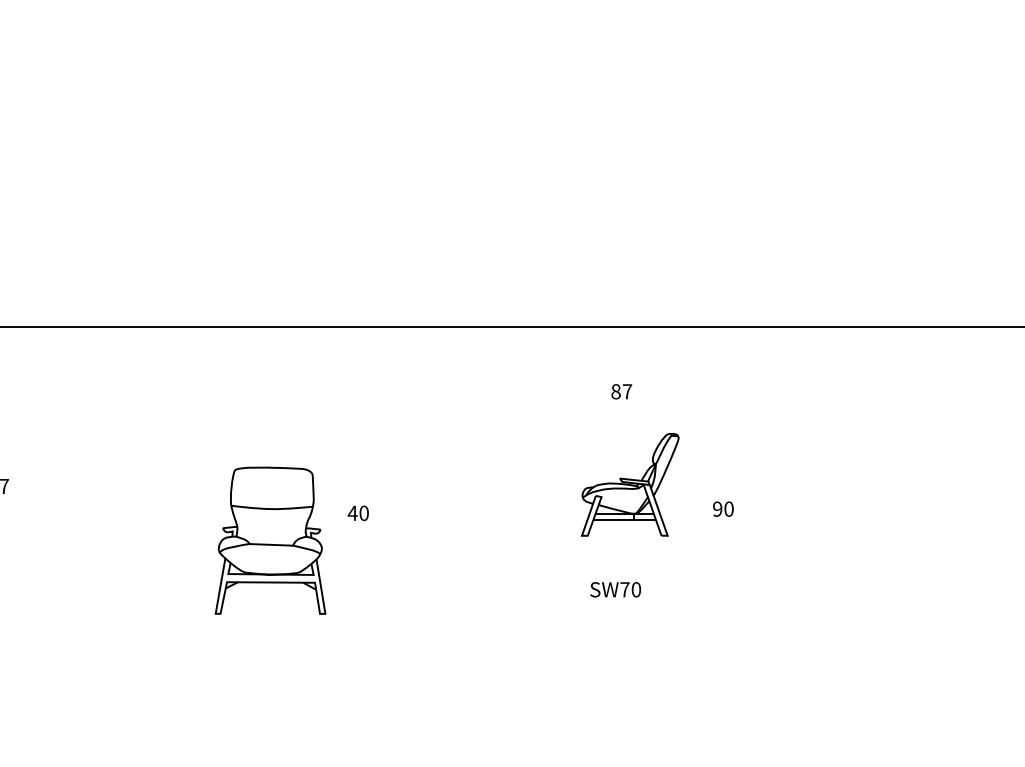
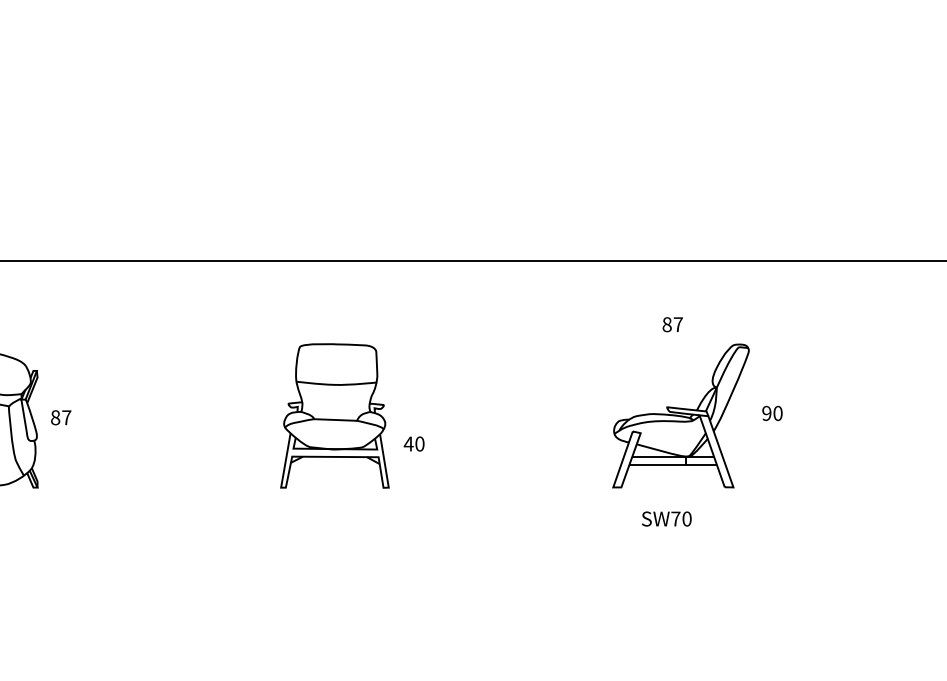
part: (630, 484) -> (681, 415), size x1.43
text: (723, 508) -> (772, 412), moved
part: (270, 540) -> (334, 415), moved

